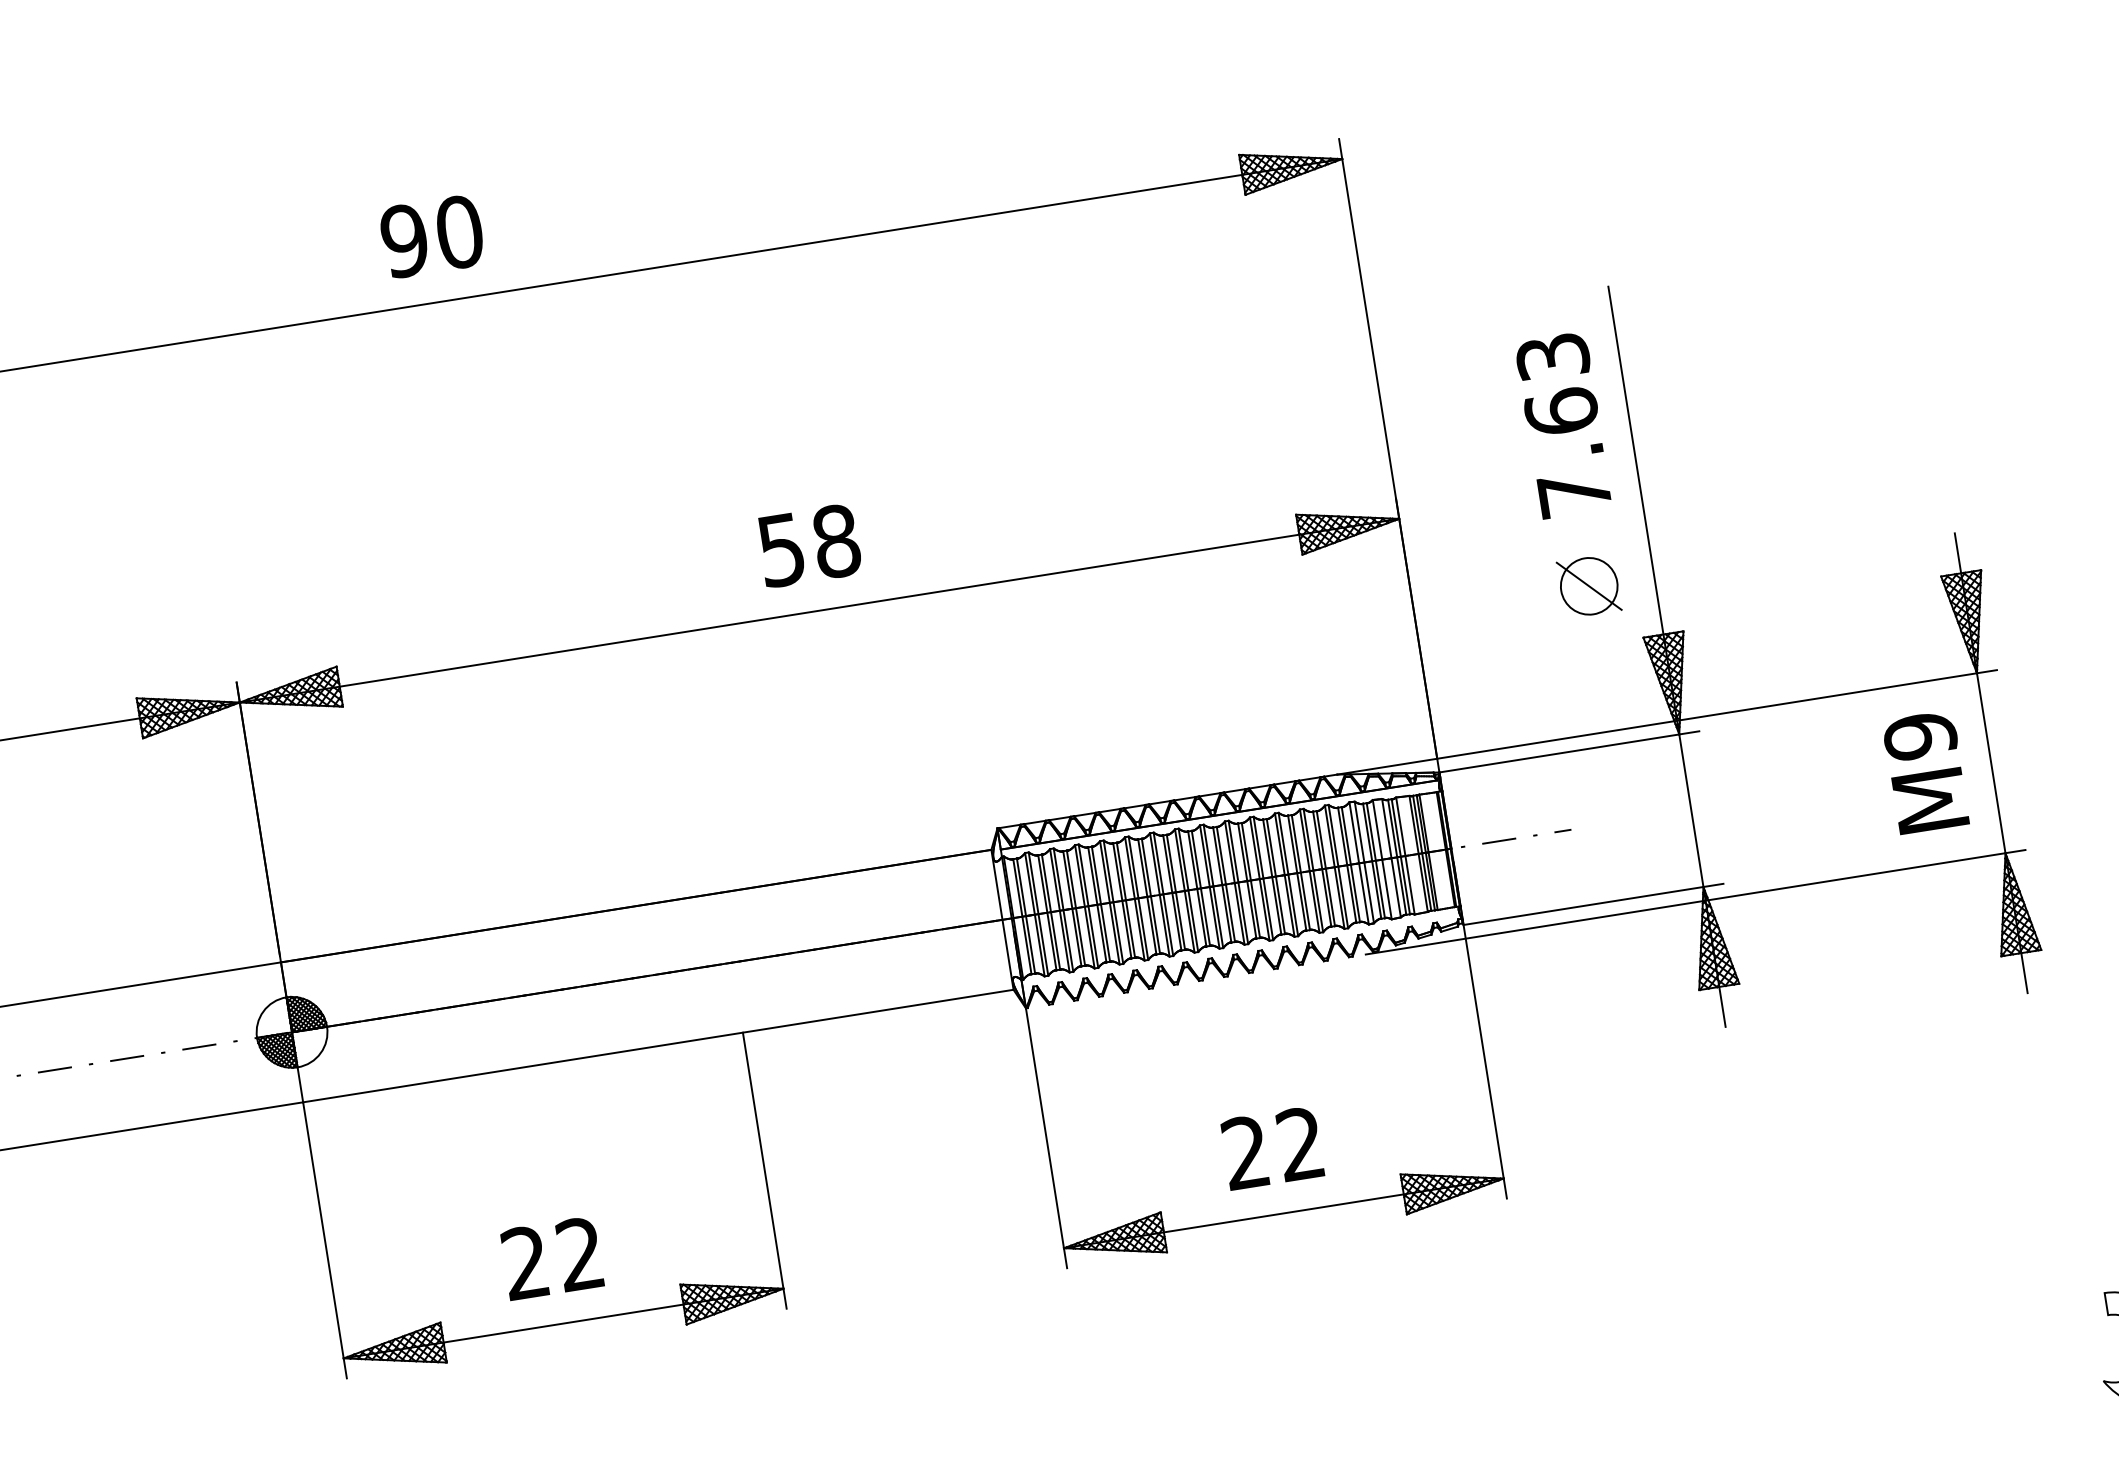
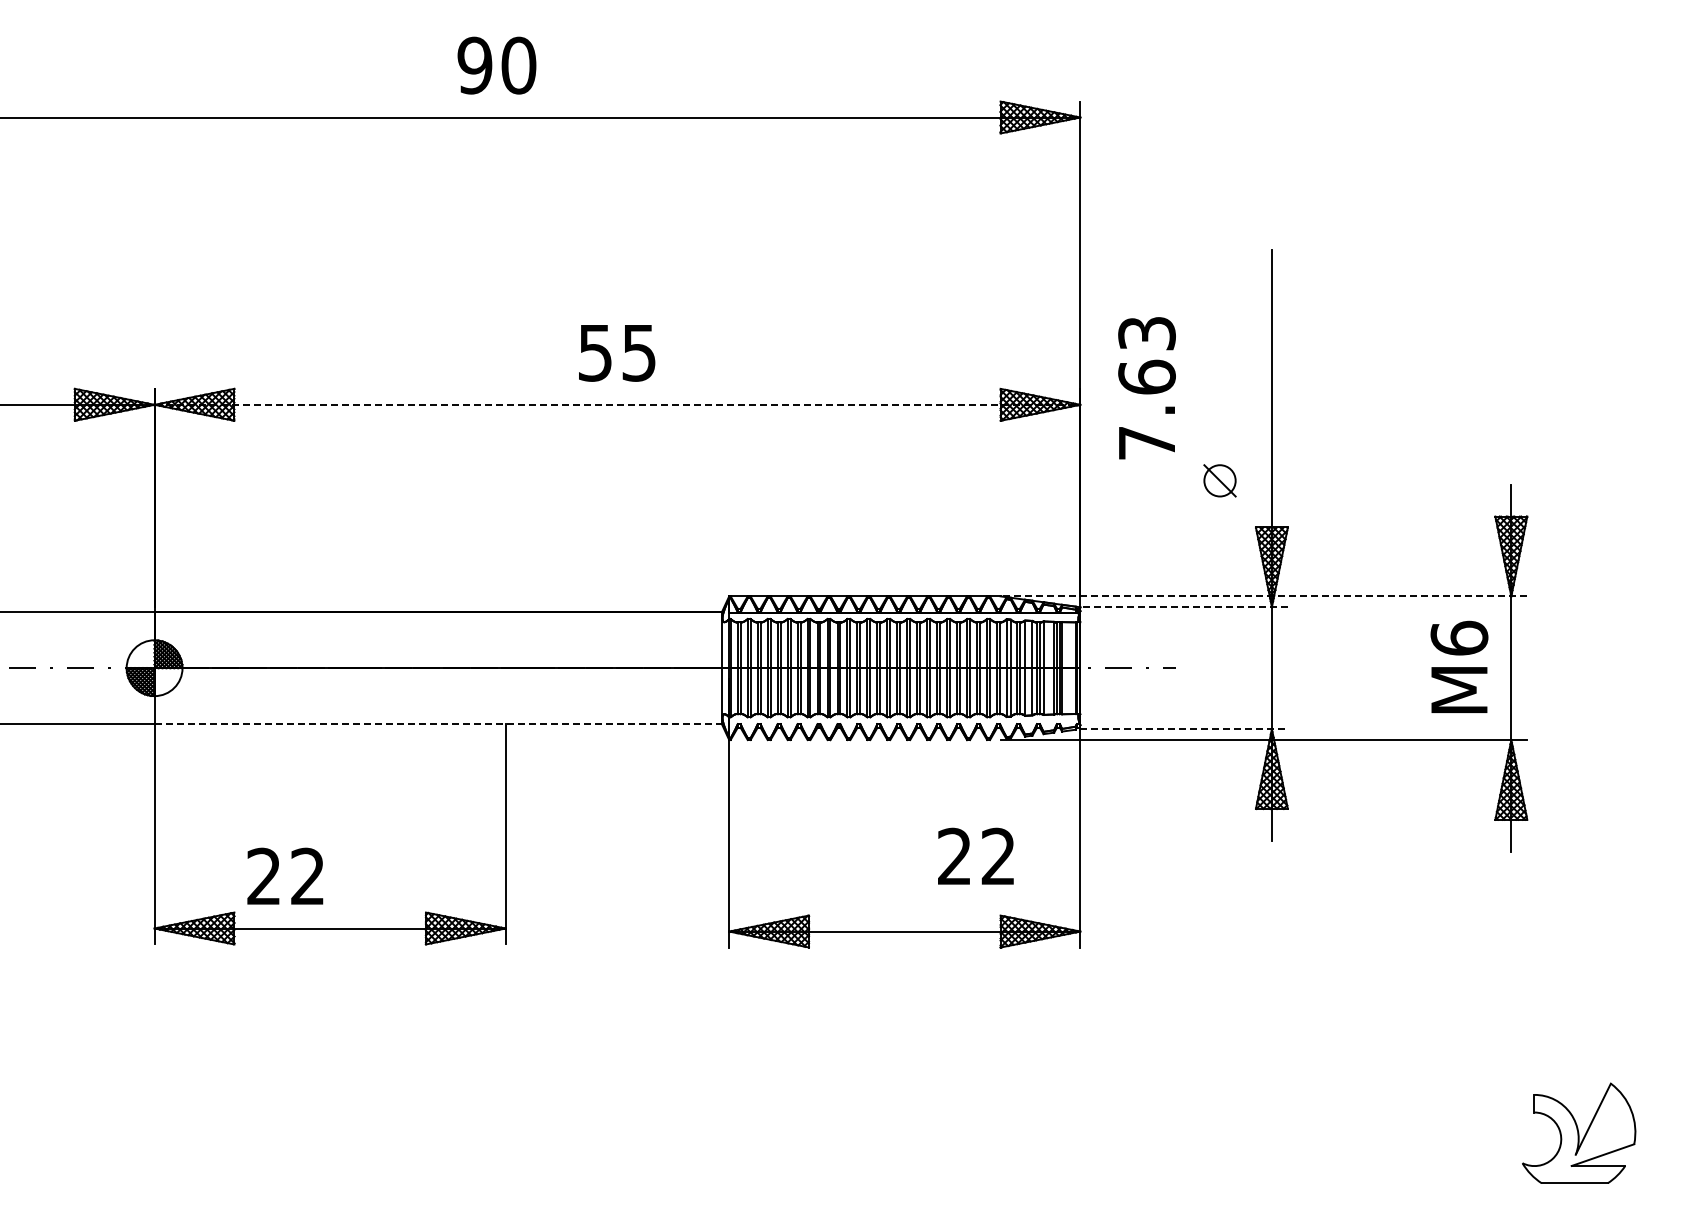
text: (431, 236) -> (496, 65), moved
text: (1563, 425) -> (1146, 388), moved
text: (836, 540) -> (639, 352), 58 -> 55
part: (1588, 586) -> (1219, 480), size x0.7
line: (819, 610) -> (617, 404), solid -> dashed
line: (1666, 722) -> (1263, 596), solid -> dashed
text: (1920, 735) -> (1459, 637), M9 -> M6
line: (1569, 752) -> (1184, 607), solid -> dashed
line: (1594, 904) -> (1184, 729), solid -> dashed
line: (658, 1046) -> (438, 724), solid -> dashed
text: (1271, 1147) -> (975, 855), moved
text: (552, 1257) -> (285, 875), moved

